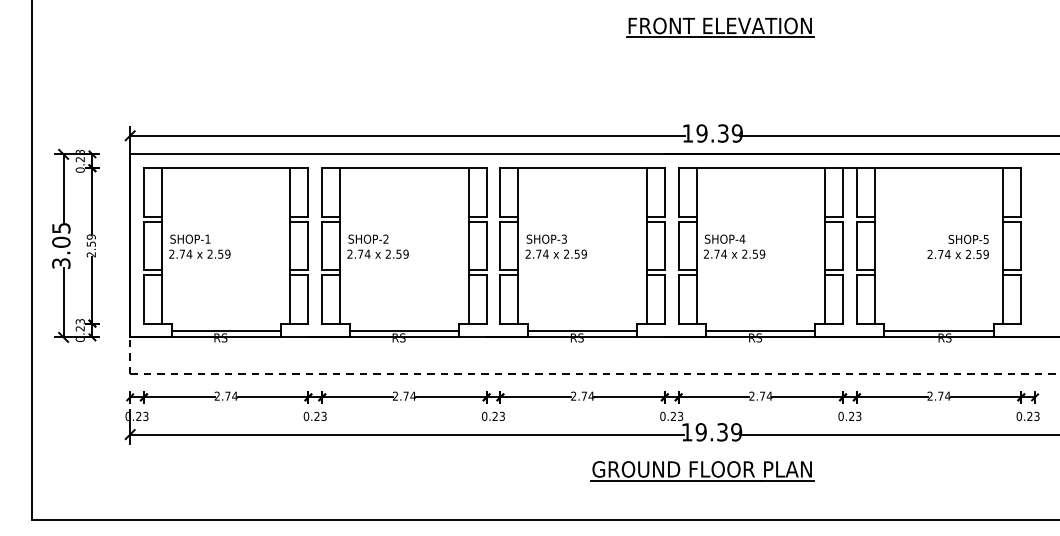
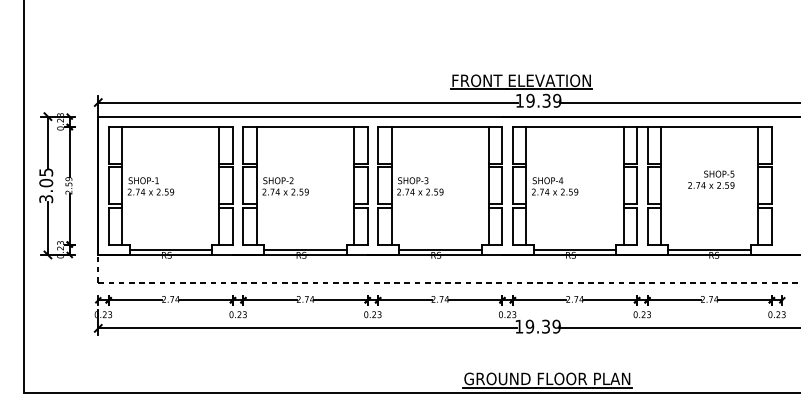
part: (720, 27) -> (521, 81), moved
text: (957, 246) -> (710, 179), moved
part: (702, 471) -> (547, 380), moved

